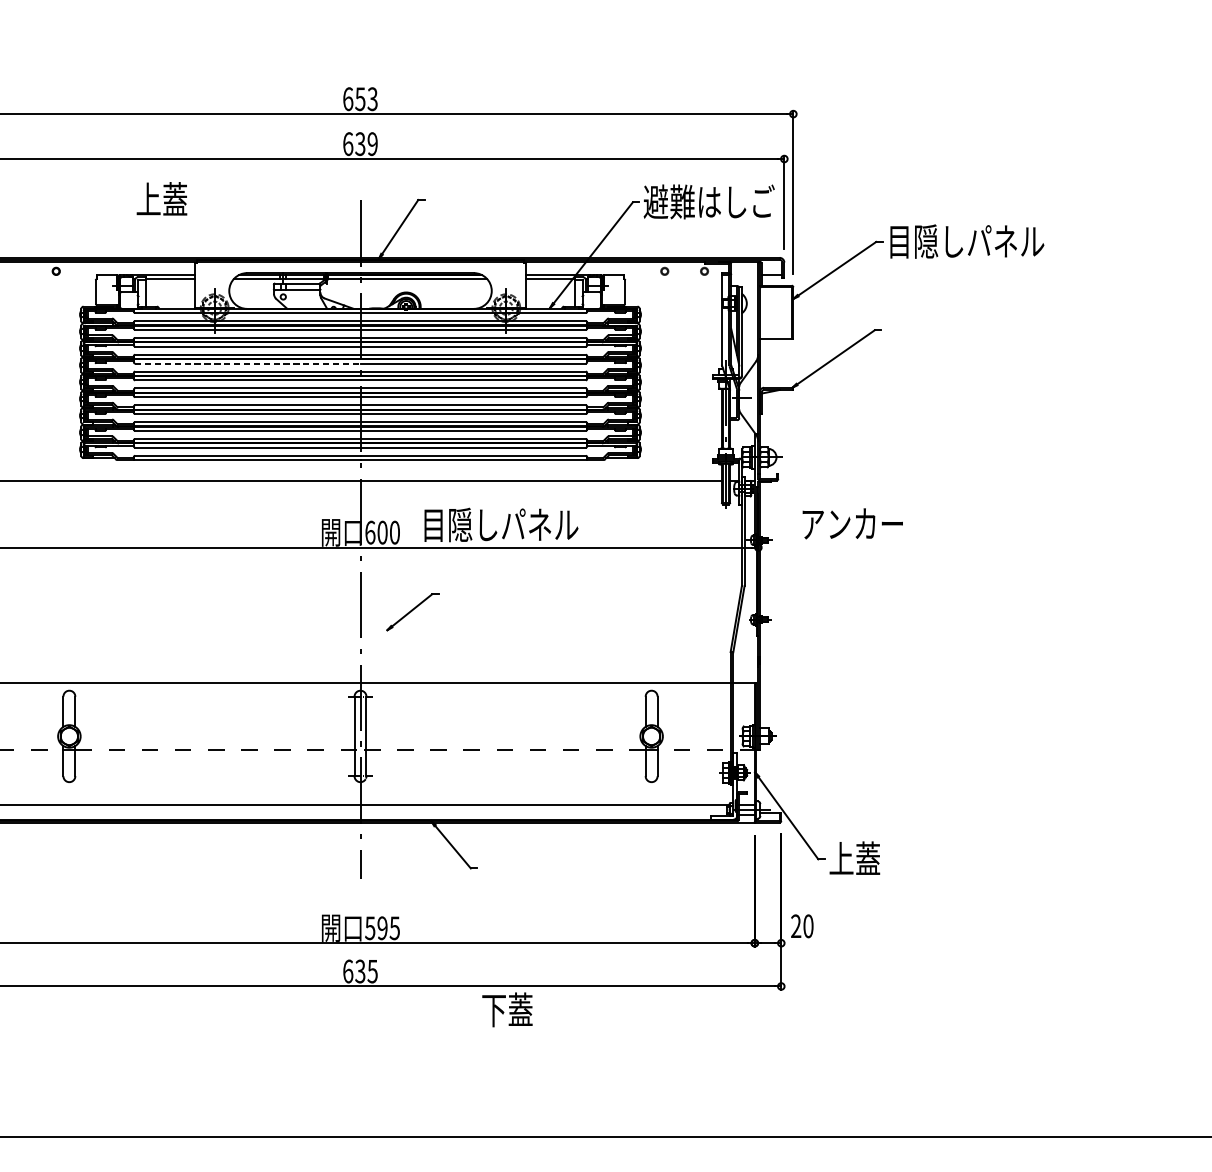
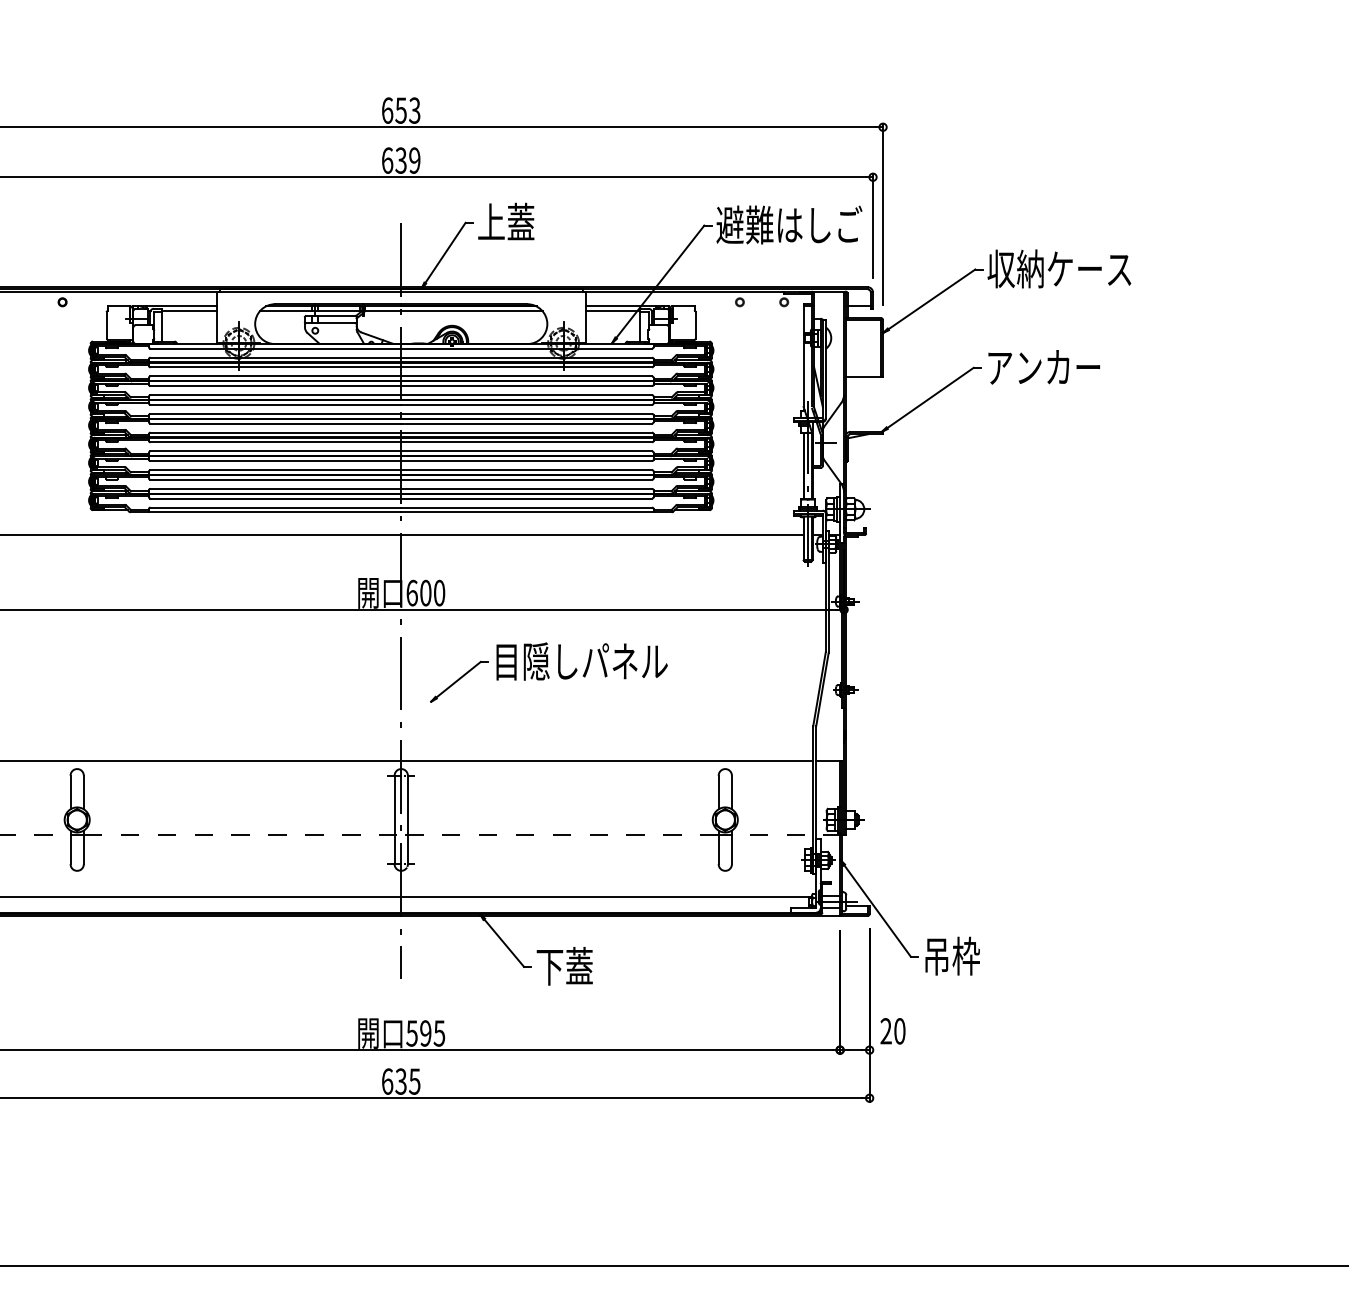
text: (162, 198) -> (506, 221), moved
text: (965, 241) -> (1074, 268), 目隠しパネル -> 収納ケース
line: (248, 363) -> (276, 404), dashed -> solid
text: (500, 524) -> (581, 661), moved
text: (852, 524) -> (1043, 367), moved
text: (854, 858) -> (951, 955), 上蓋 -> 吊枠
text: (507, 1010) -> (564, 966), moved

